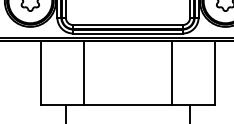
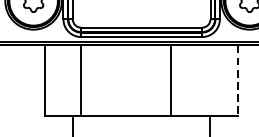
line: (84, 72) -> (81, 80), moved
line: (171, 72) -> (171, 80), moved
line: (215, 73) -> (238, 81), solid -> dashed

